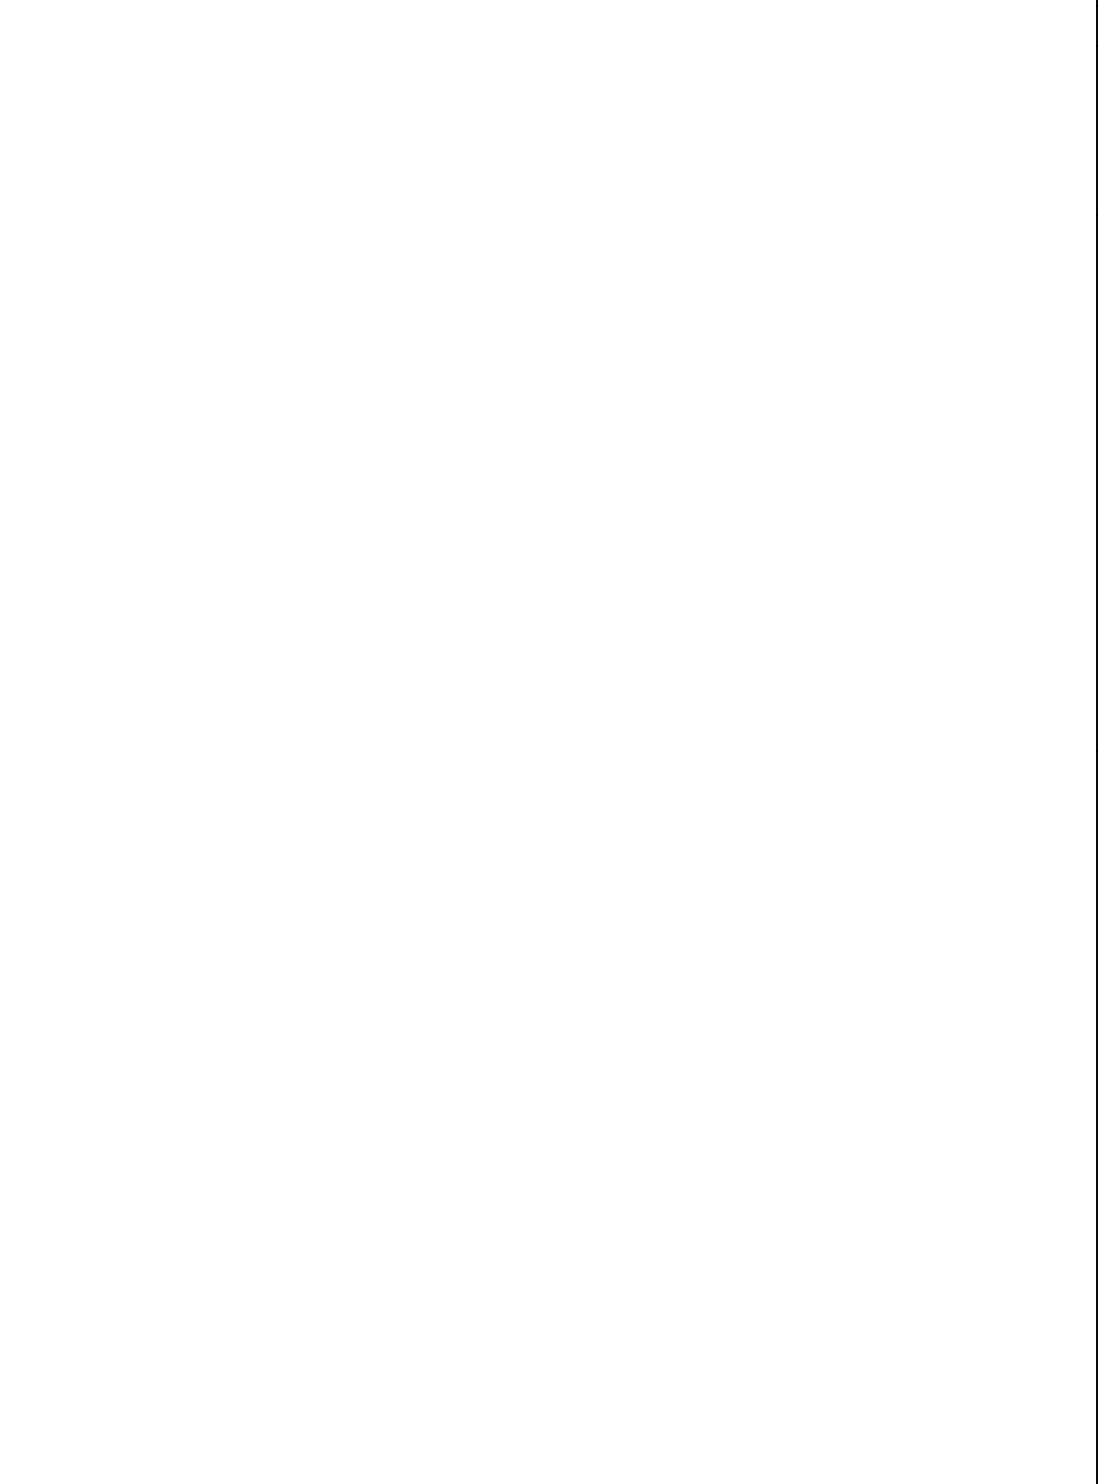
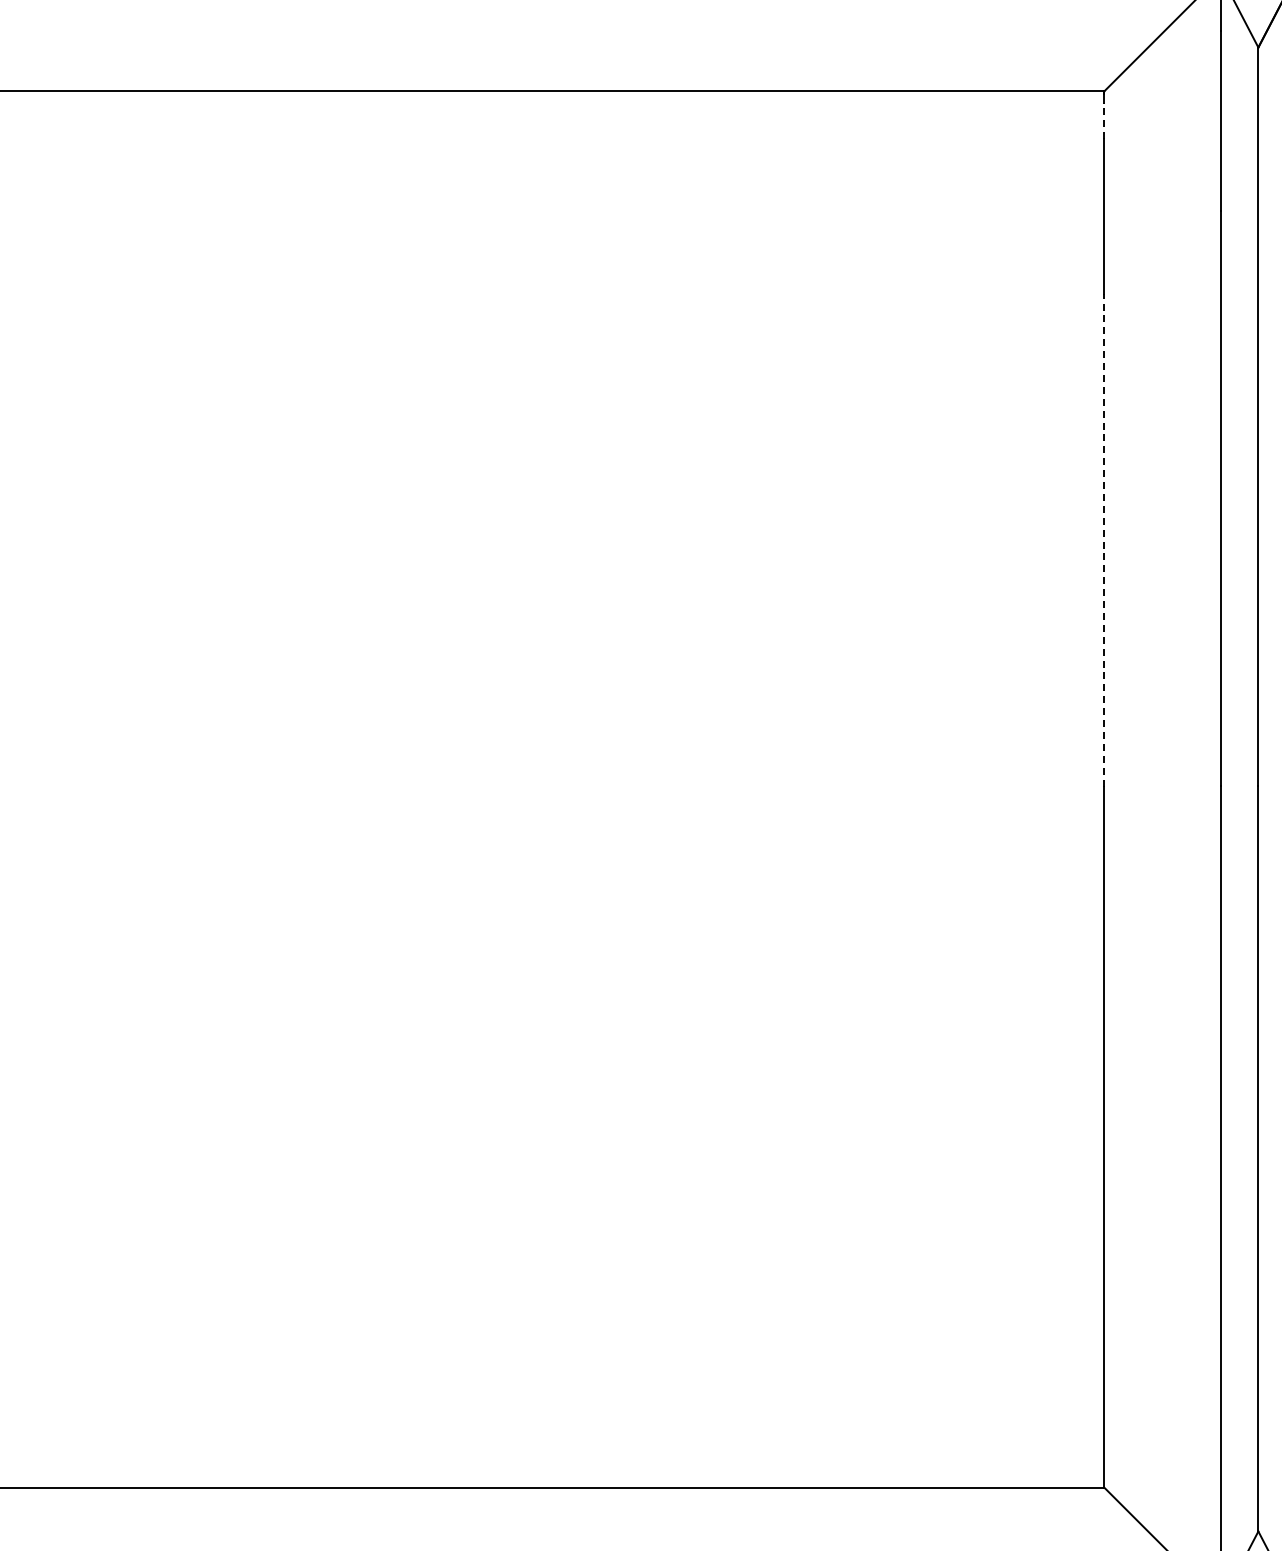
line: (1097, 25) -> (1104, 120), solid -> dashed
line: (1097, 482) -> (1104, 539), solid -> dashed

